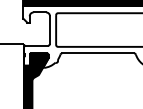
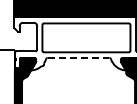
line: (98, 52) -> (78, 57), solid -> dashed

